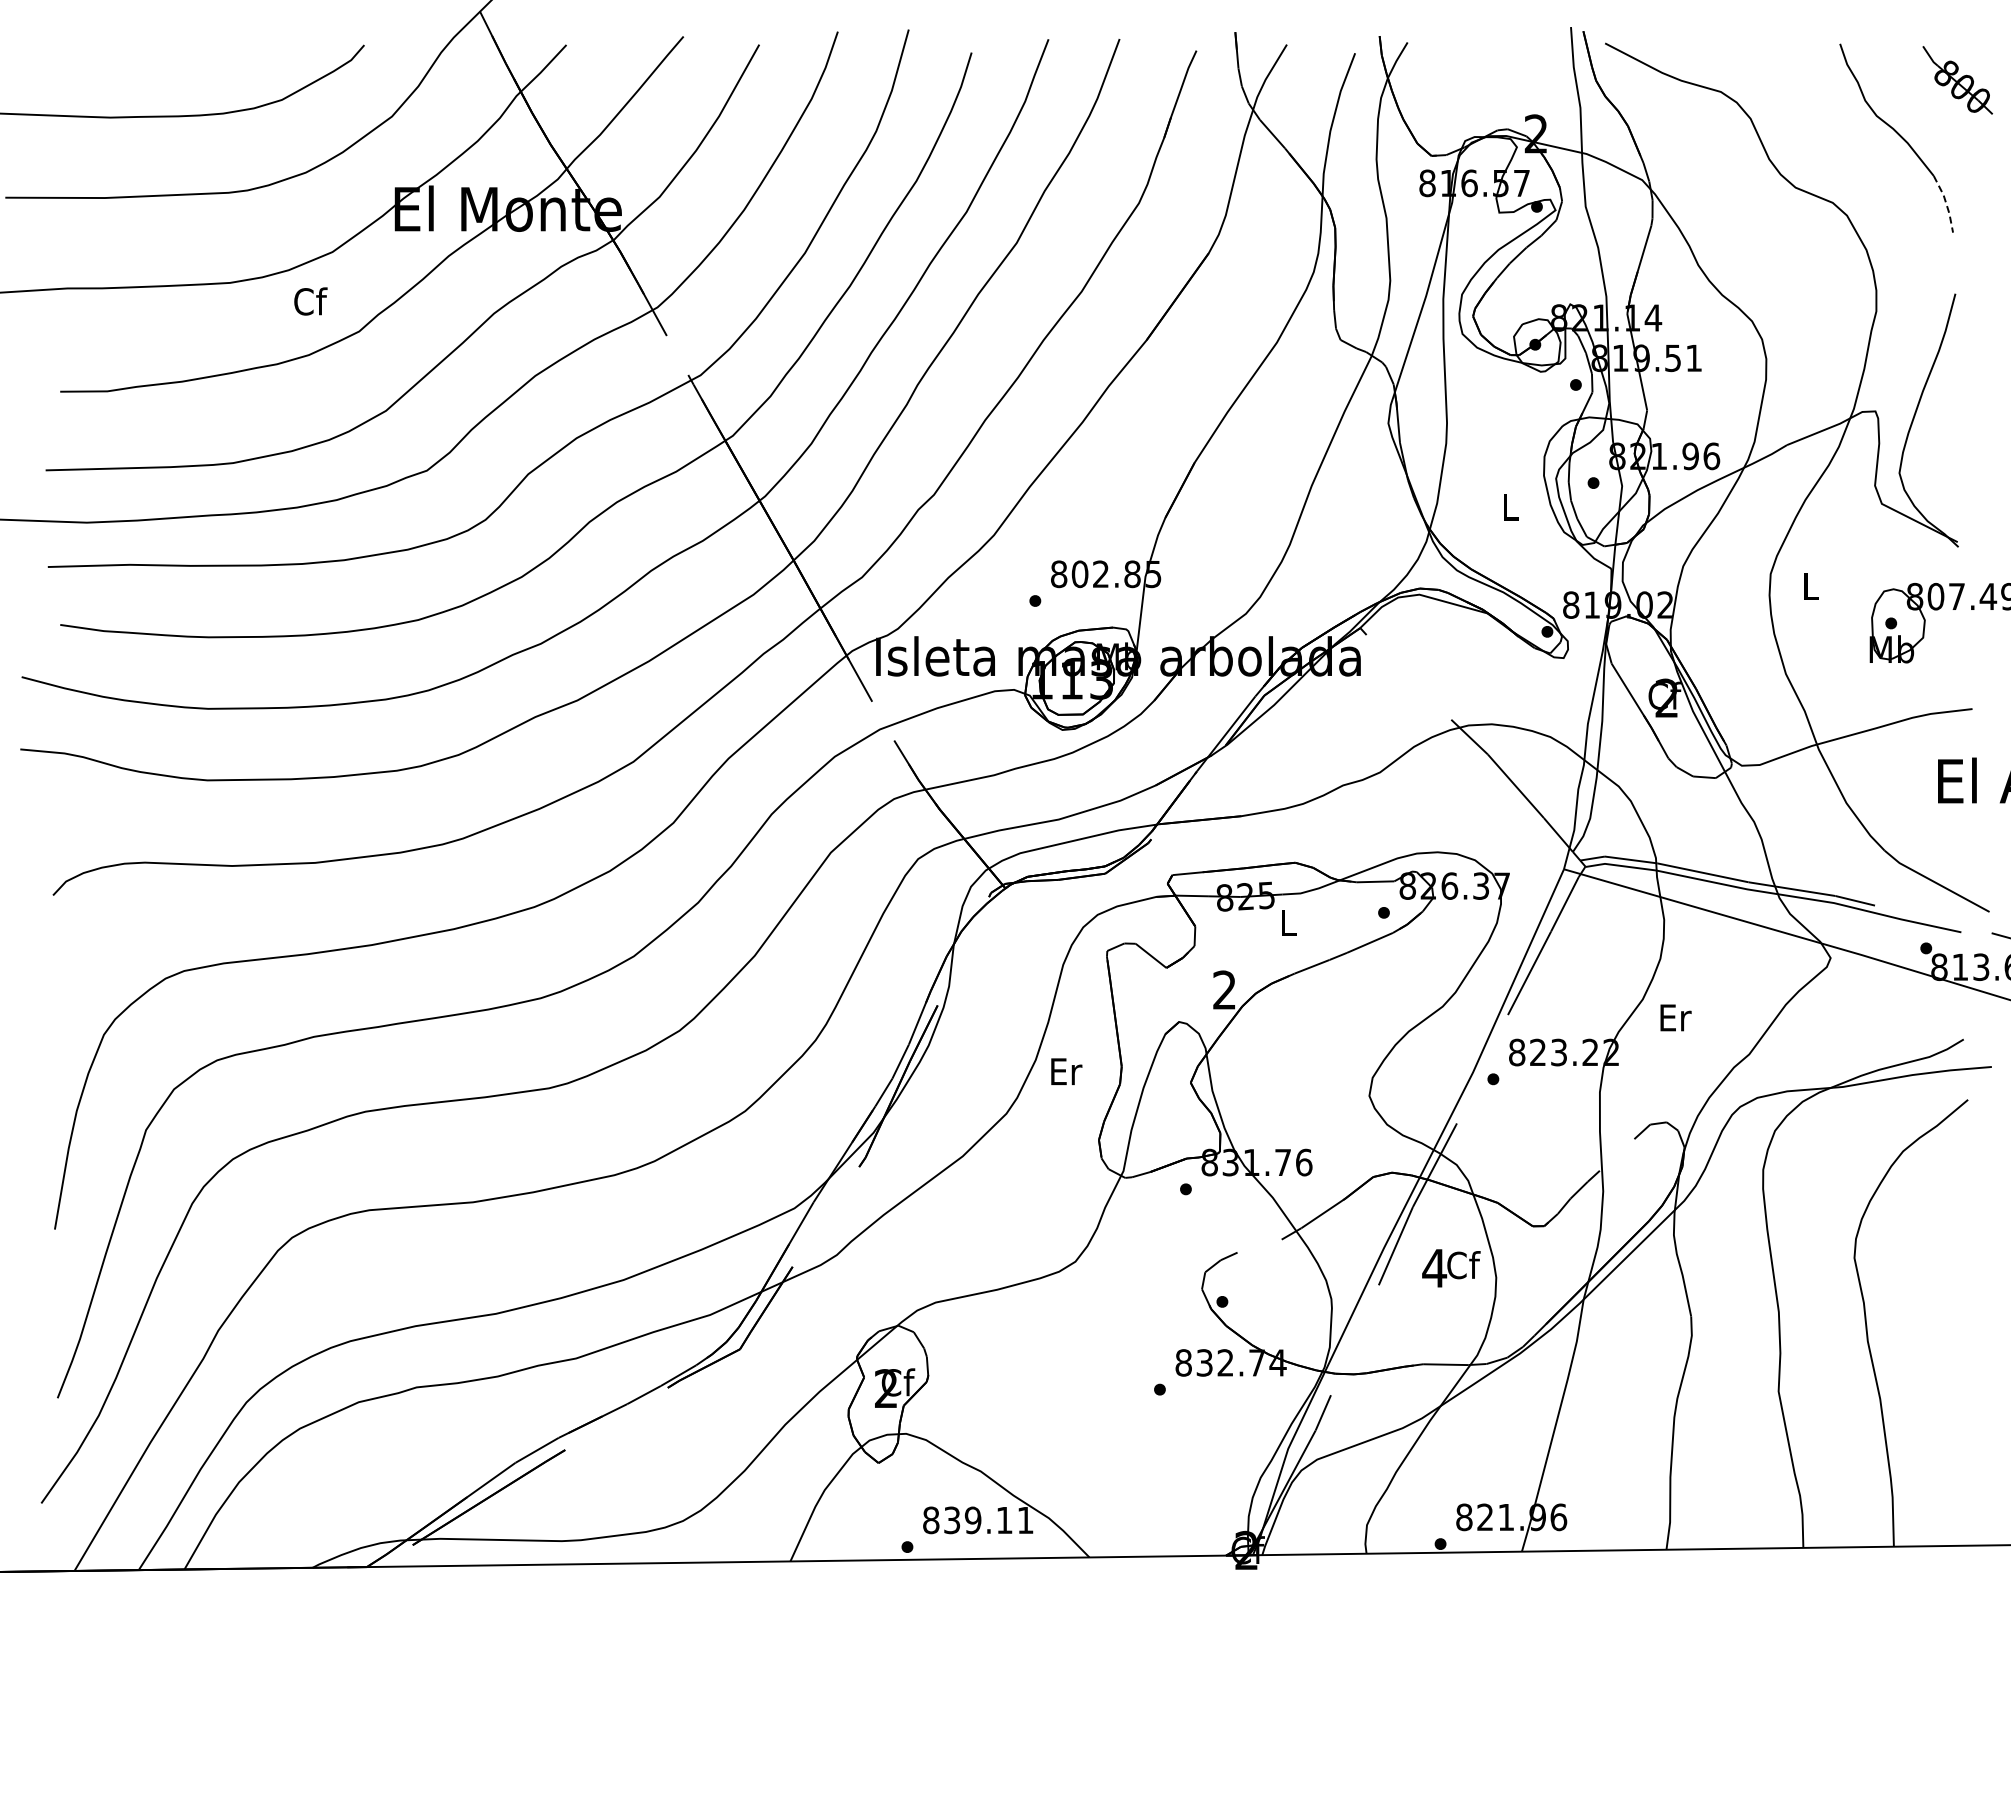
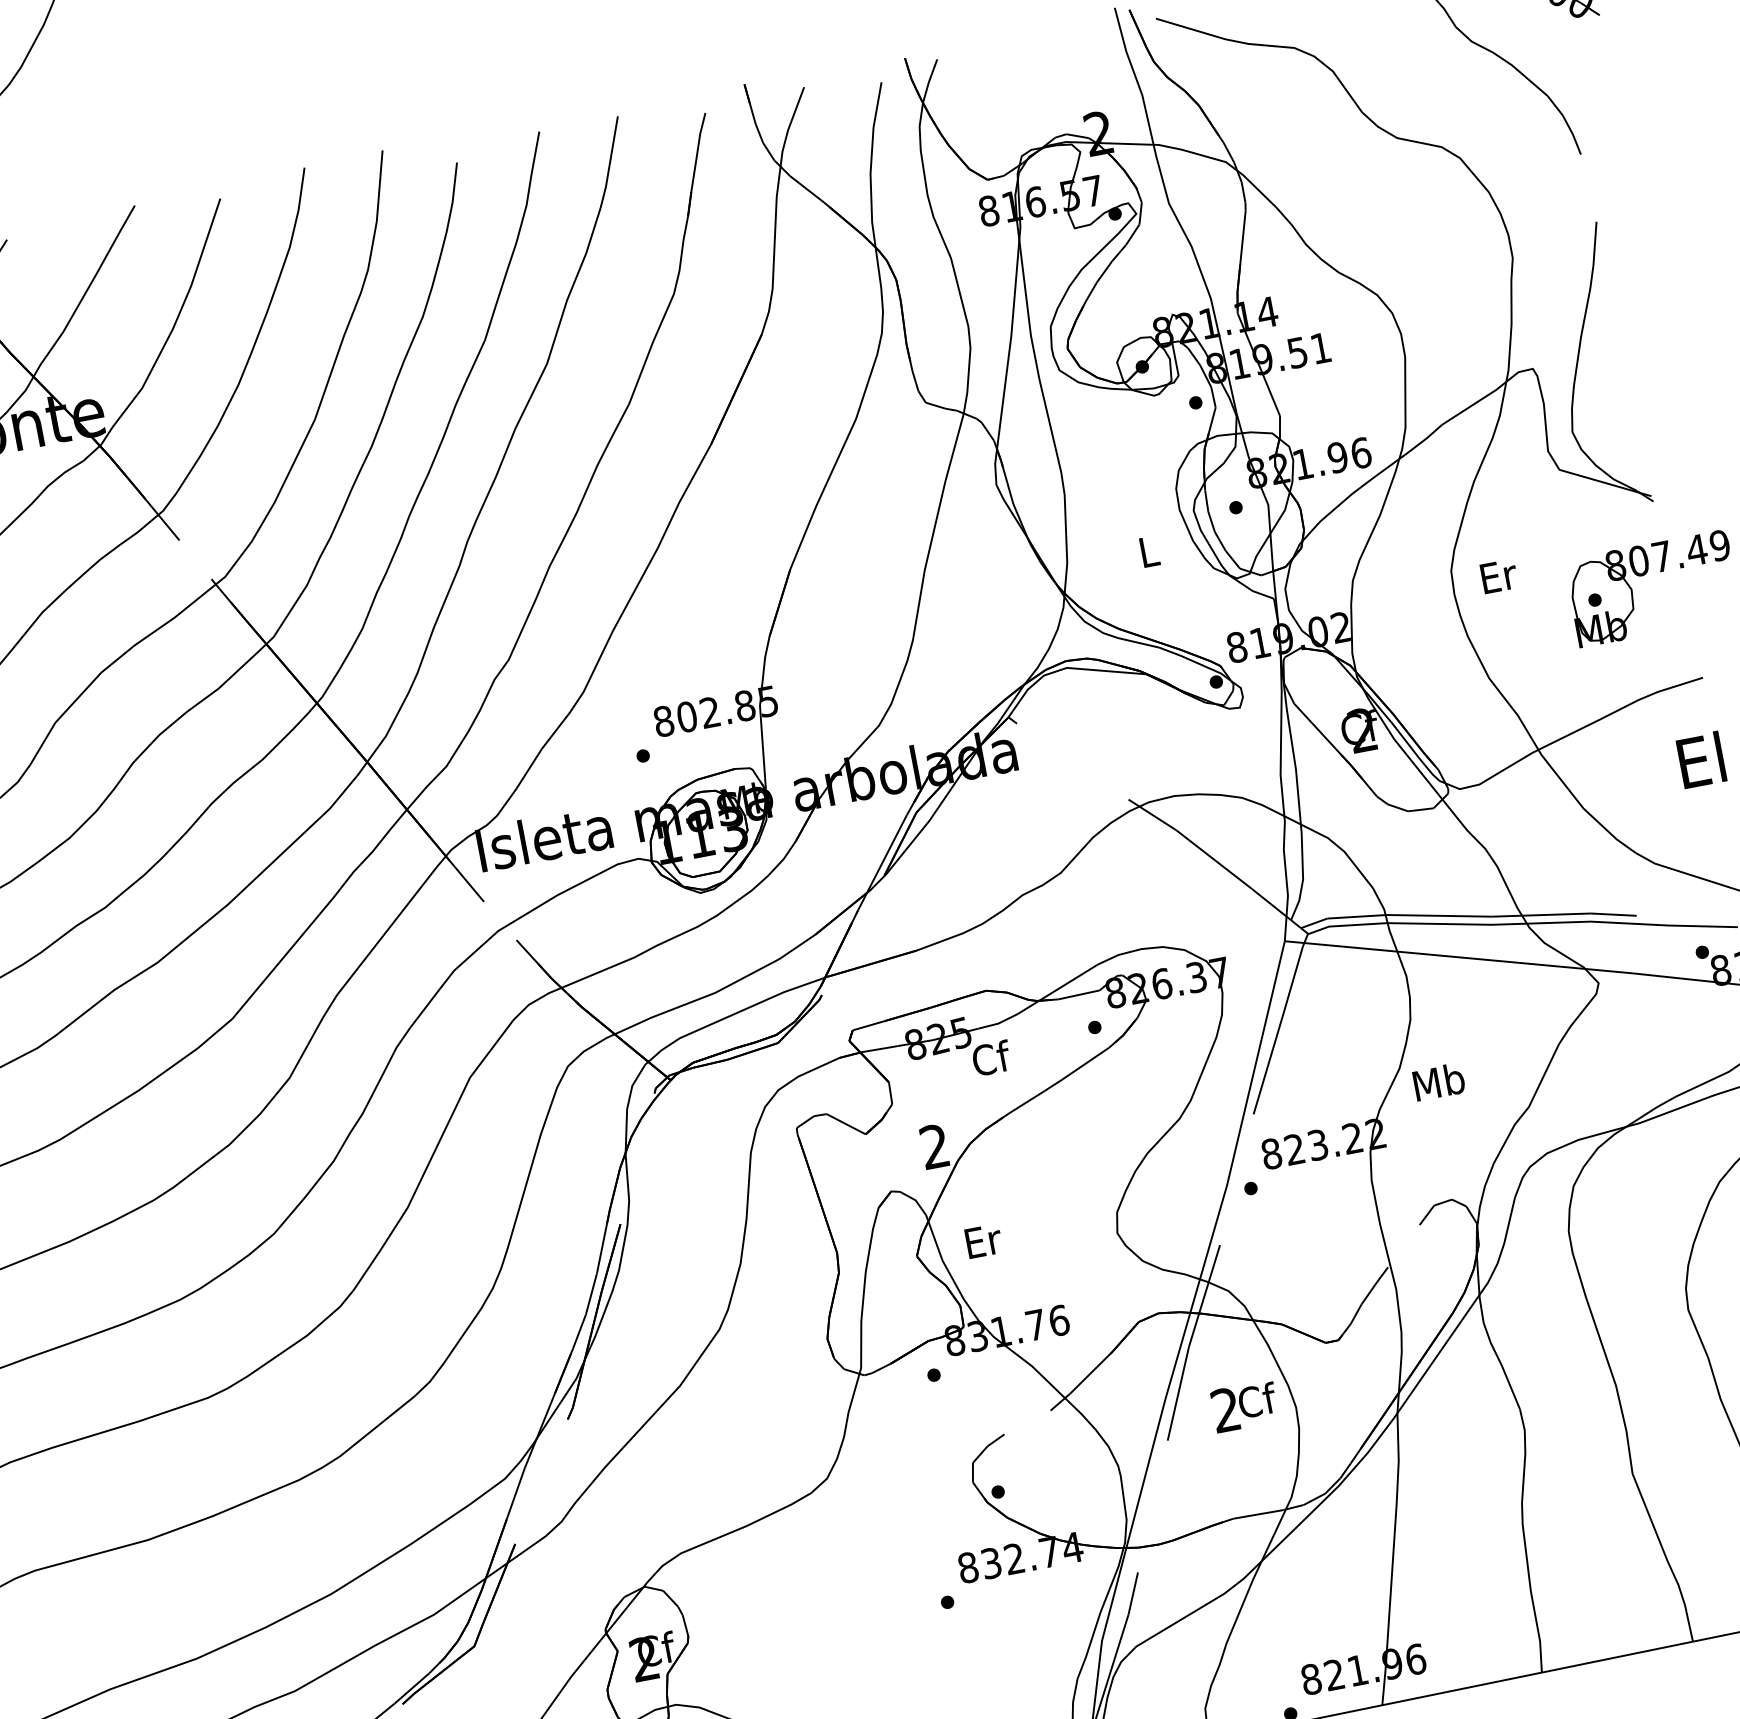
line: (1946, 203) -> (1567, 123), dashed -> solid
text: (1811, 586) -> (1499, 576), L -> Er
text: (1288, 922) -> (991, 1058), L -> Cf
text: (1675, 1017) -> (1439, 1081), Er -> Mb
text: (1066, 1071) -> (983, 1240), moved
text: (1434, 1267) -> (1225, 1409), 4 -> 2

